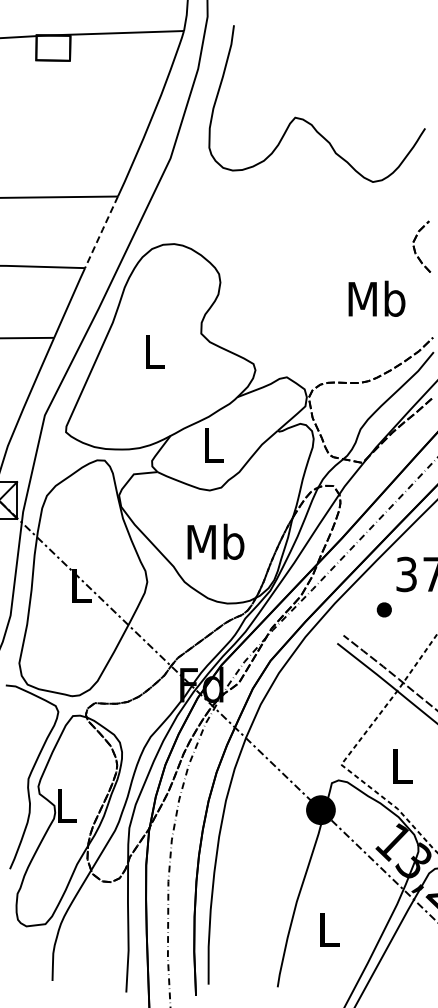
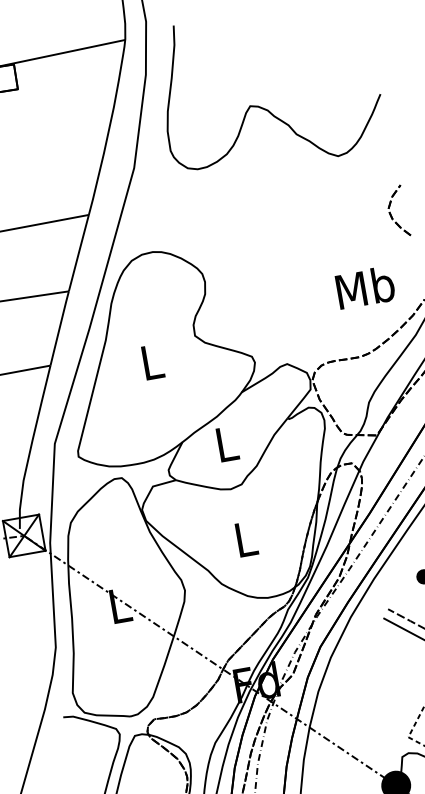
line: (101, 232) -> (78, 253), dashed -> solid
text: (376, 298) -> (364, 287), moved
text: (215, 541) -> (245, 538), Mb -> L

